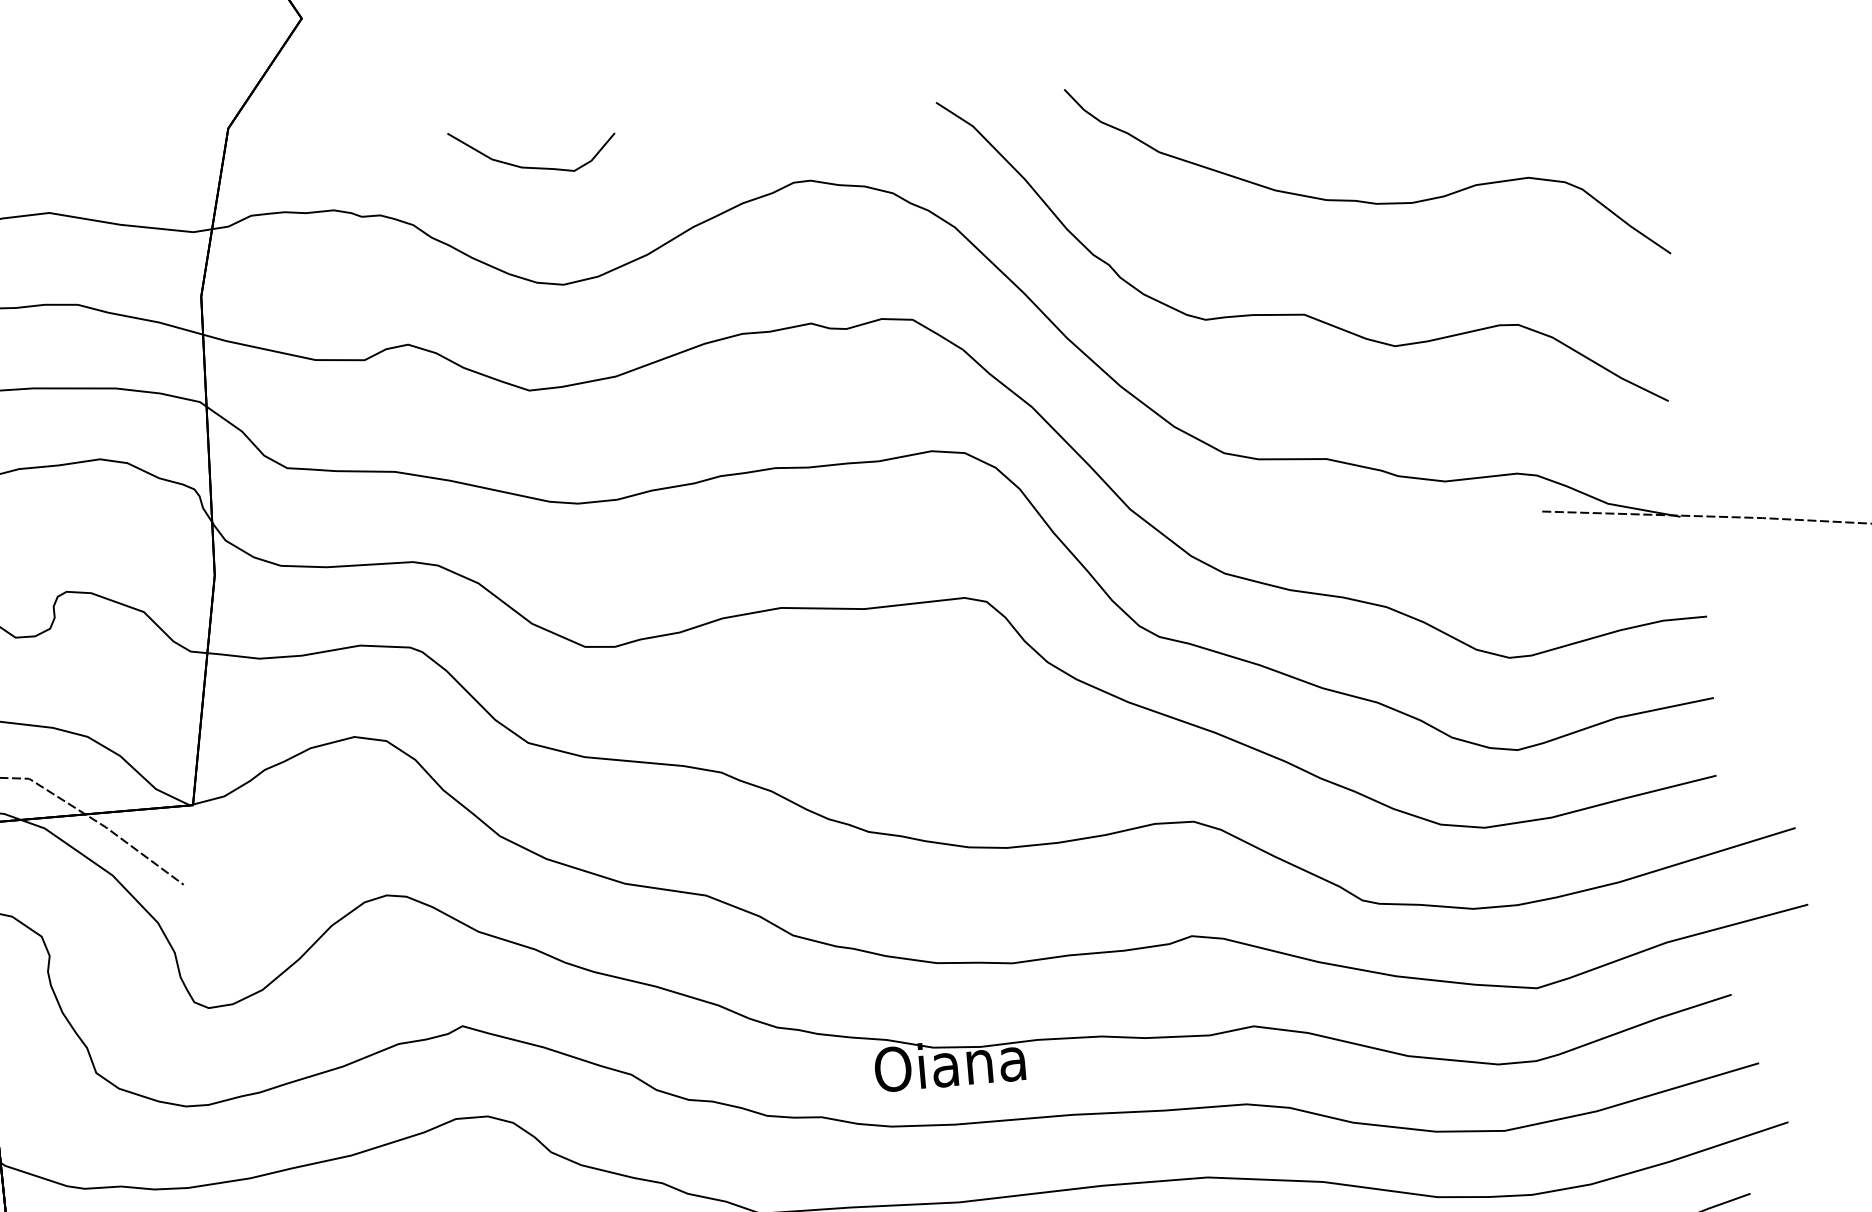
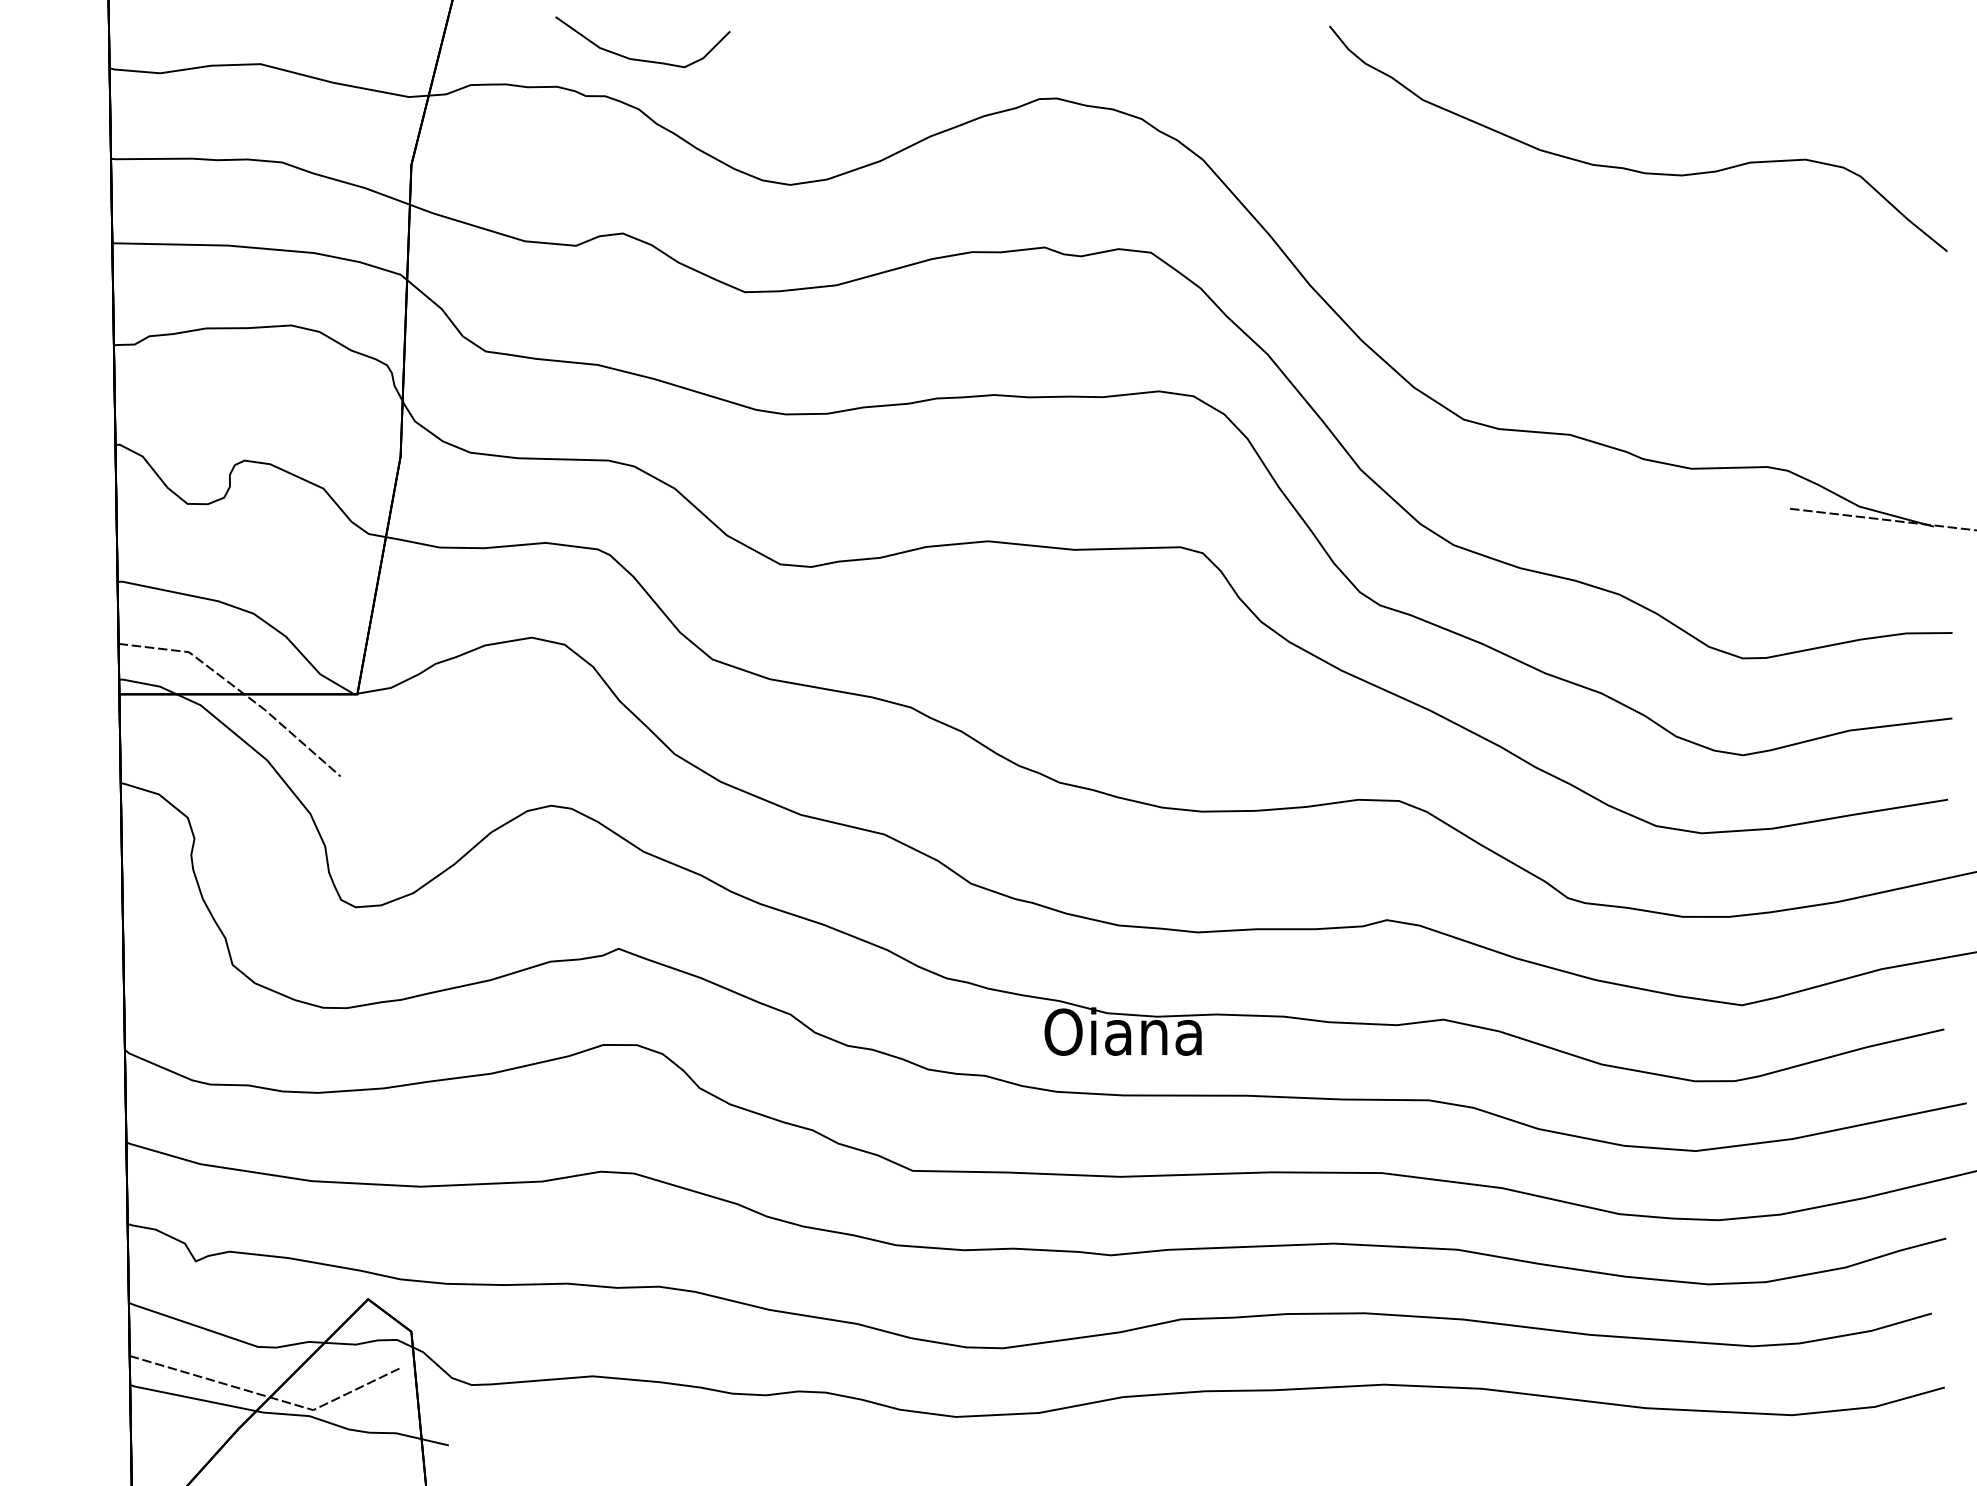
curve: (533, 166) -> (642, 59), moved
curve: (1297, 313) -> (1552, 280), removed

